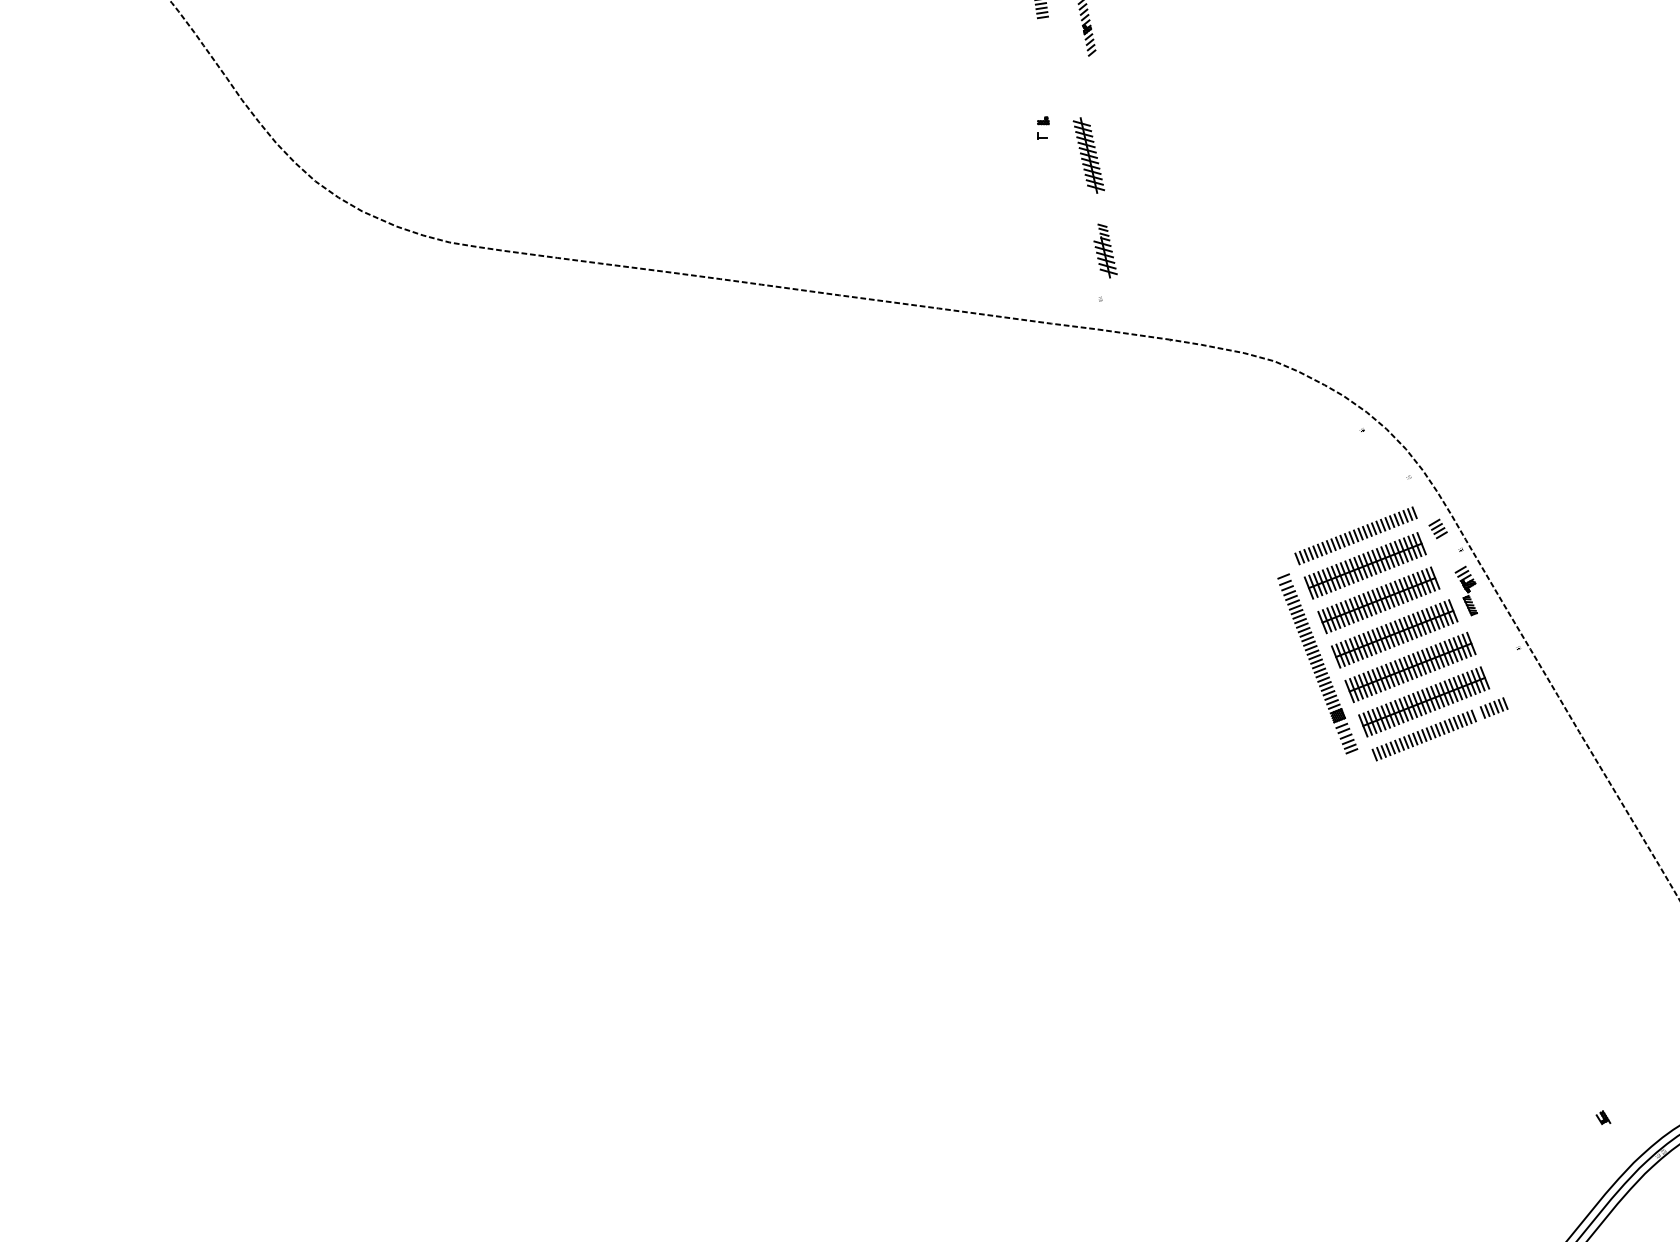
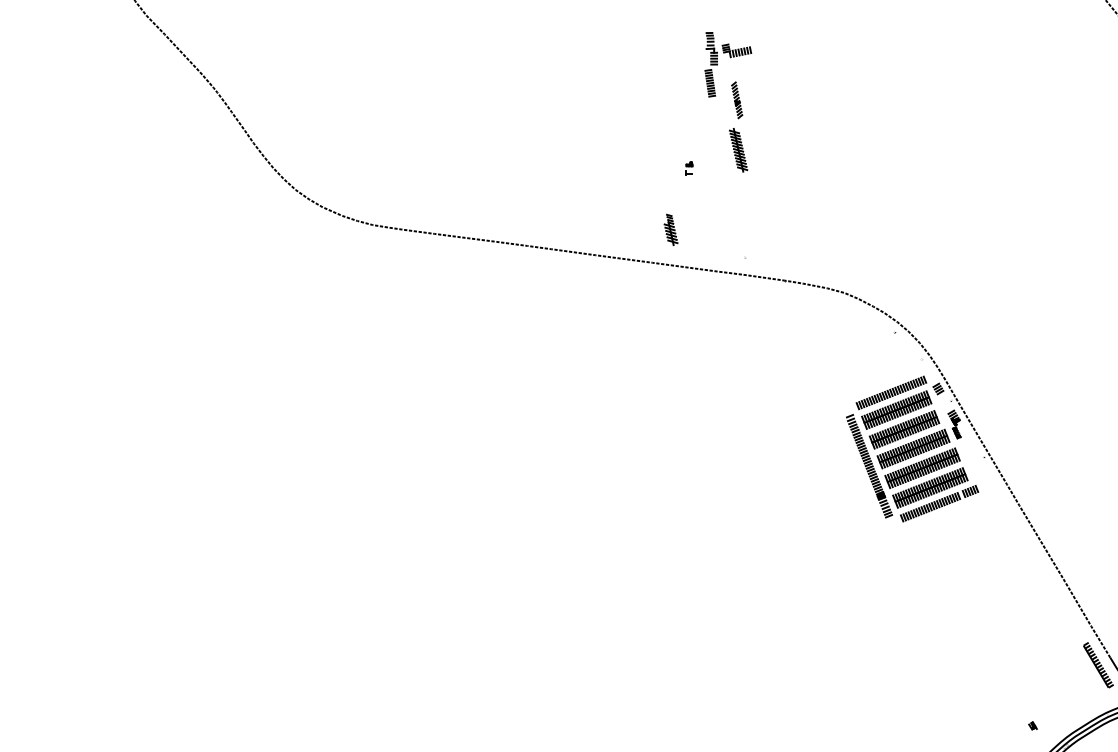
part: (1043, 127) -> (689, 168), moved
part: (1088, 155) -> (738, 150), moved
part: (1104, 250) -> (670, 229), moved

